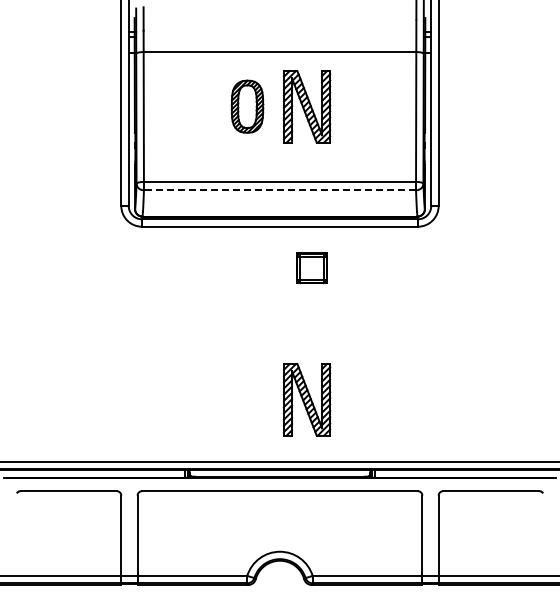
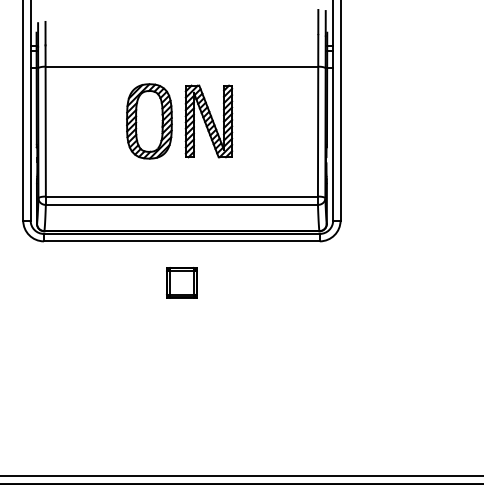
part: (247, 106) -> (149, 121), size x1.43
line: (279, 190) -> (181, 205), dashed -> solid
part: (311, 268) -> (181, 283), moved
part: (306, 399) -> (208, 414), removed

